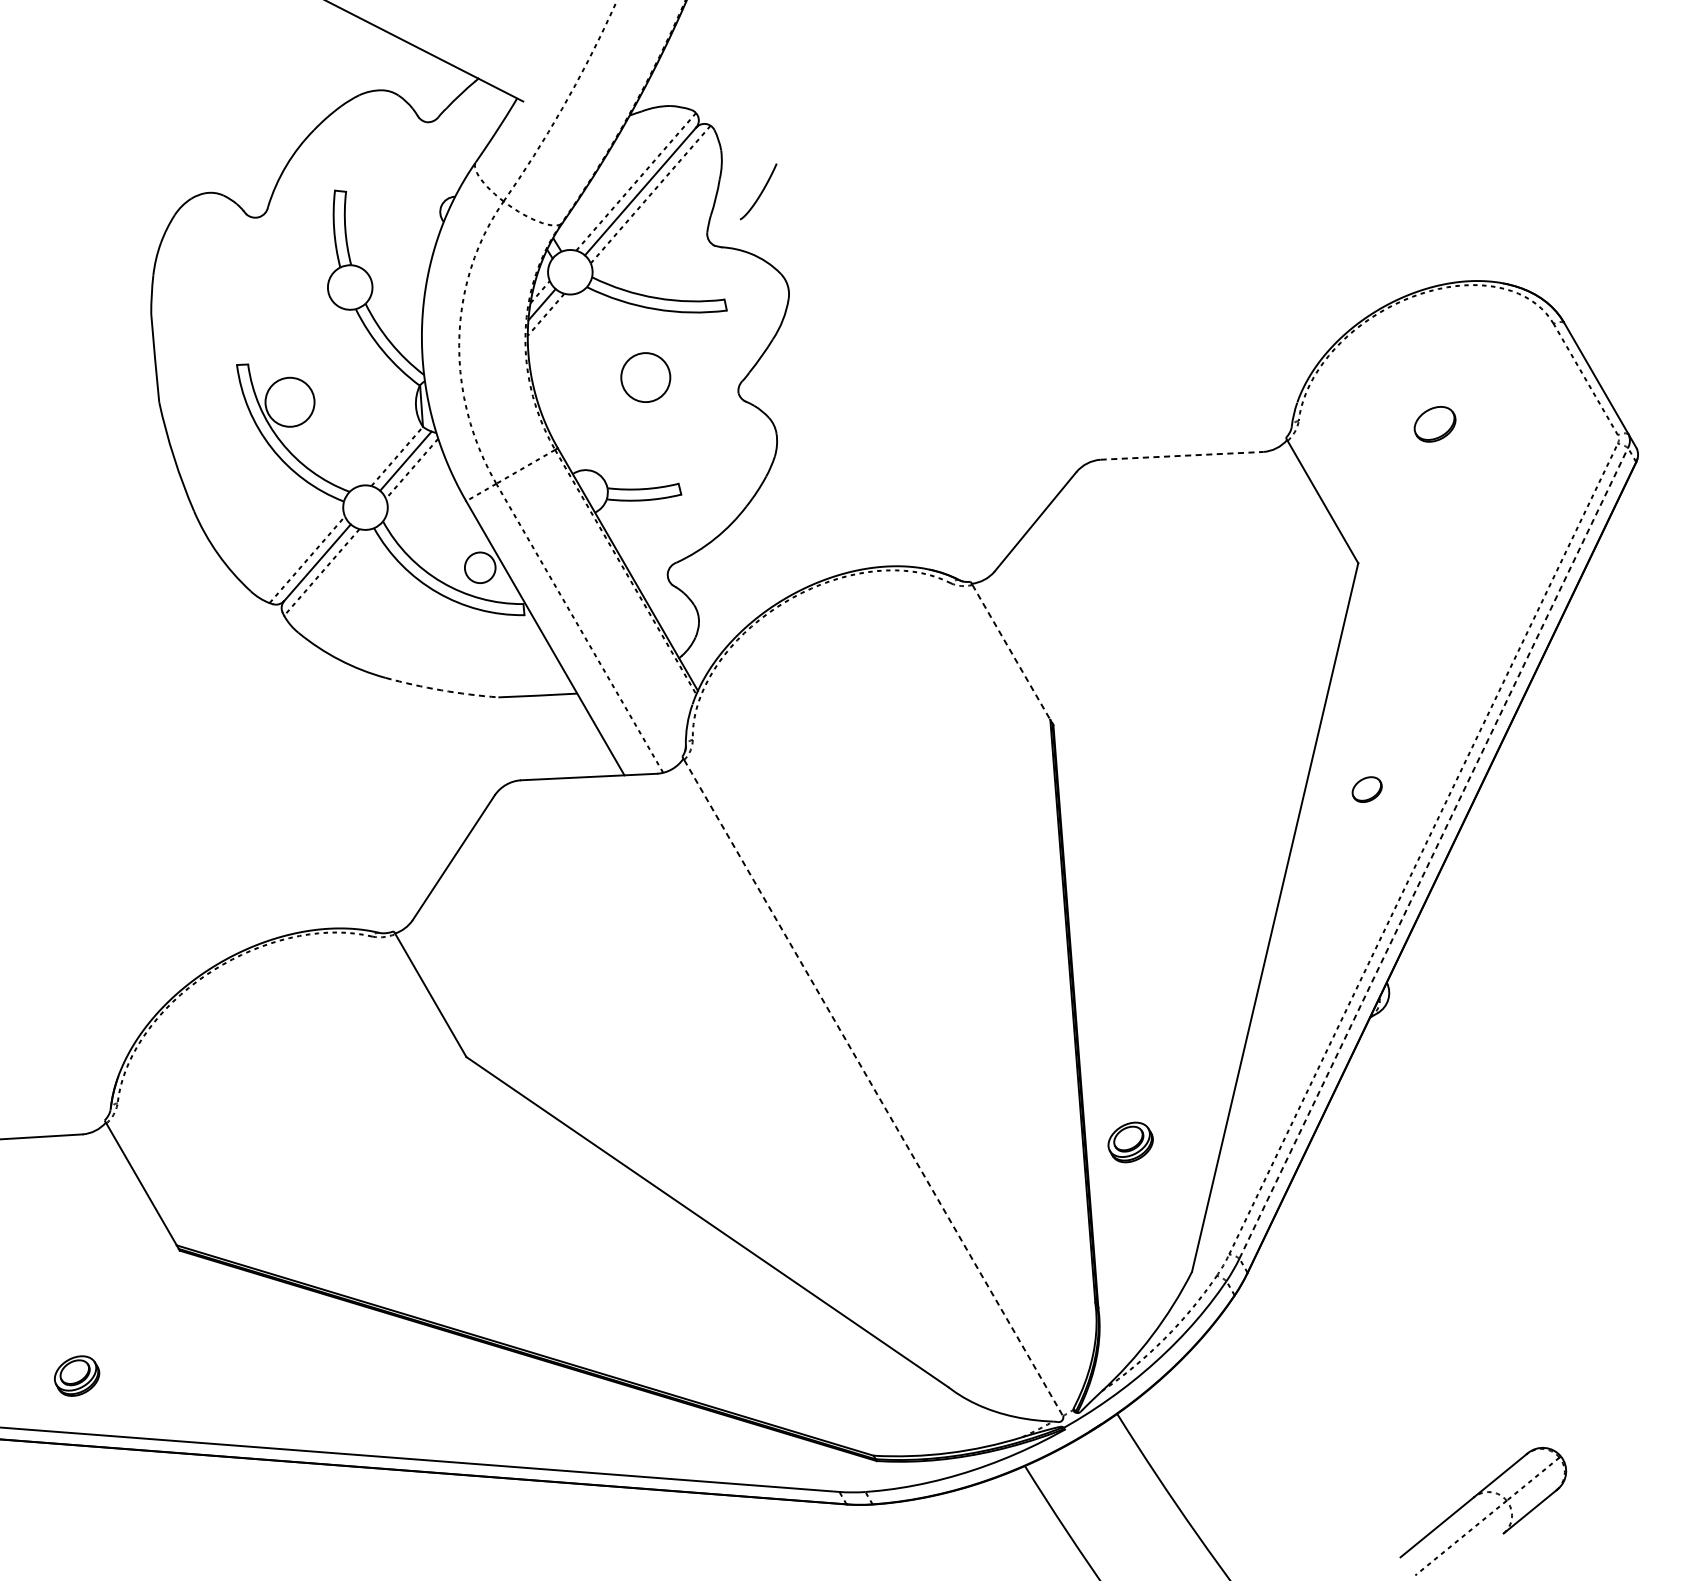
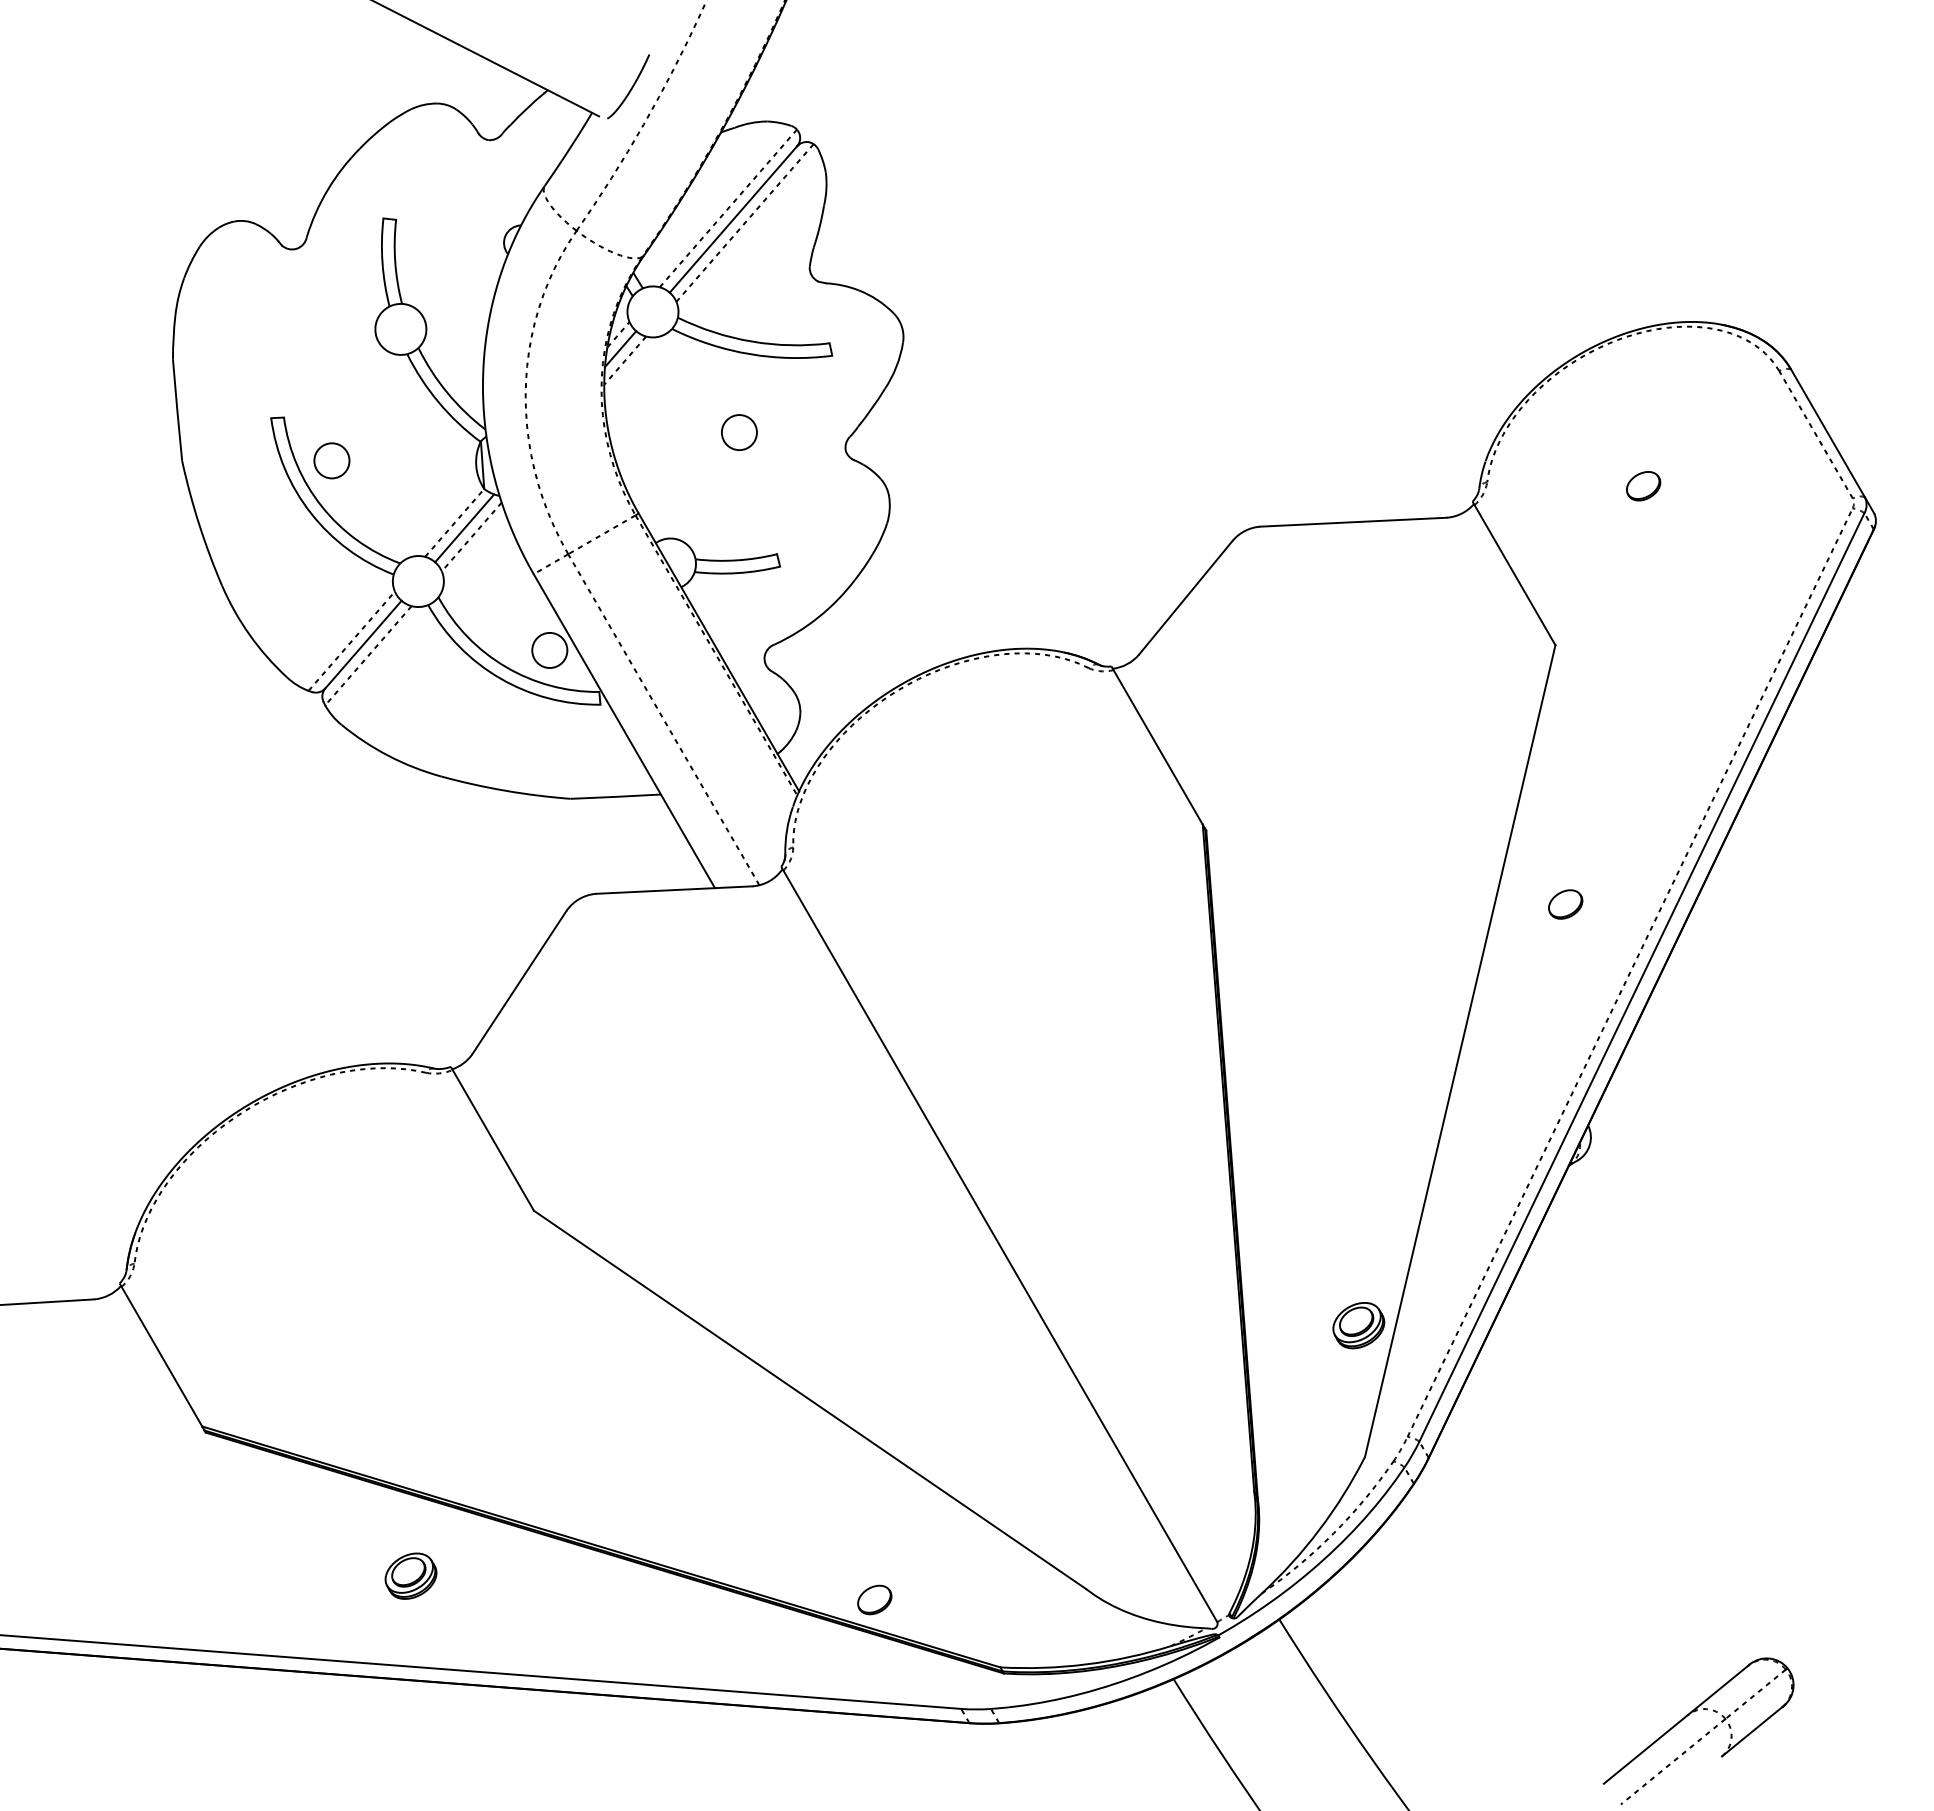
curve: (760, 193) -> (630, 88), moved
circle: (644, 377) -> (738, 432), size x0.62
circle: (289, 401) -> (331, 460), size x0.62
part: (1435, 424) -> (1643, 486), size x0.71
line: (1182, 456) -> (1354, 522), dashed -> solid
line: (1011, 652) -> (1158, 747), dashed -> solid
arc: (441, 690) -> (505, 790), dashed -> solid
line: (1433, 853) -> (1641, 977), dashed -> solid
line: (873, 1088) -> (1000, 1246), dashed -> solid
part: (1130, 1142) -> (1358, 1325), moved
part: (76, 1375) -> (410, 1575), moved
part: (763, 1396) -> (874, 1599), added

